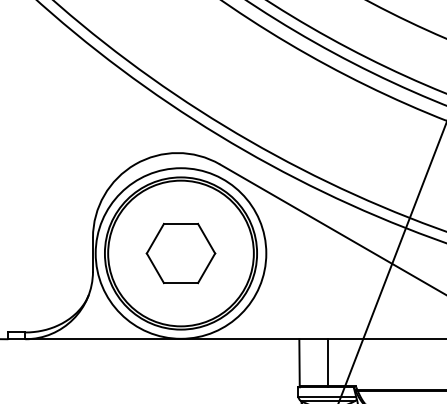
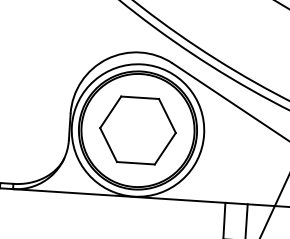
part: (180, 253) -> (137, 130), size x1.43

